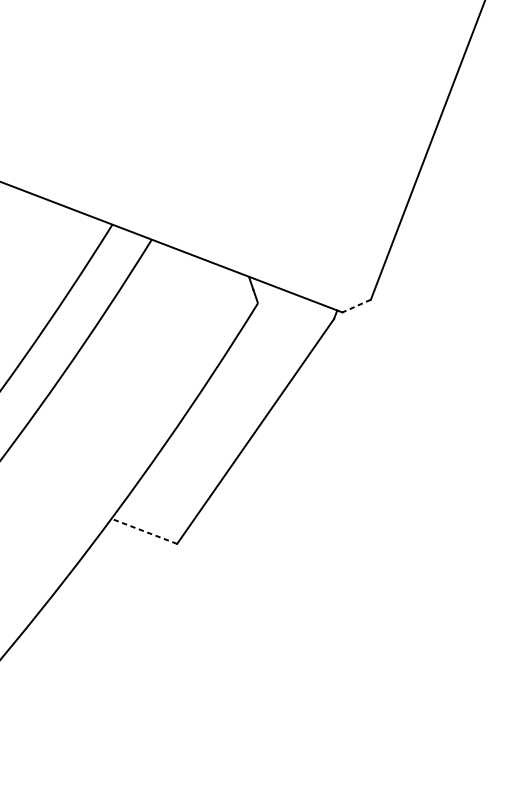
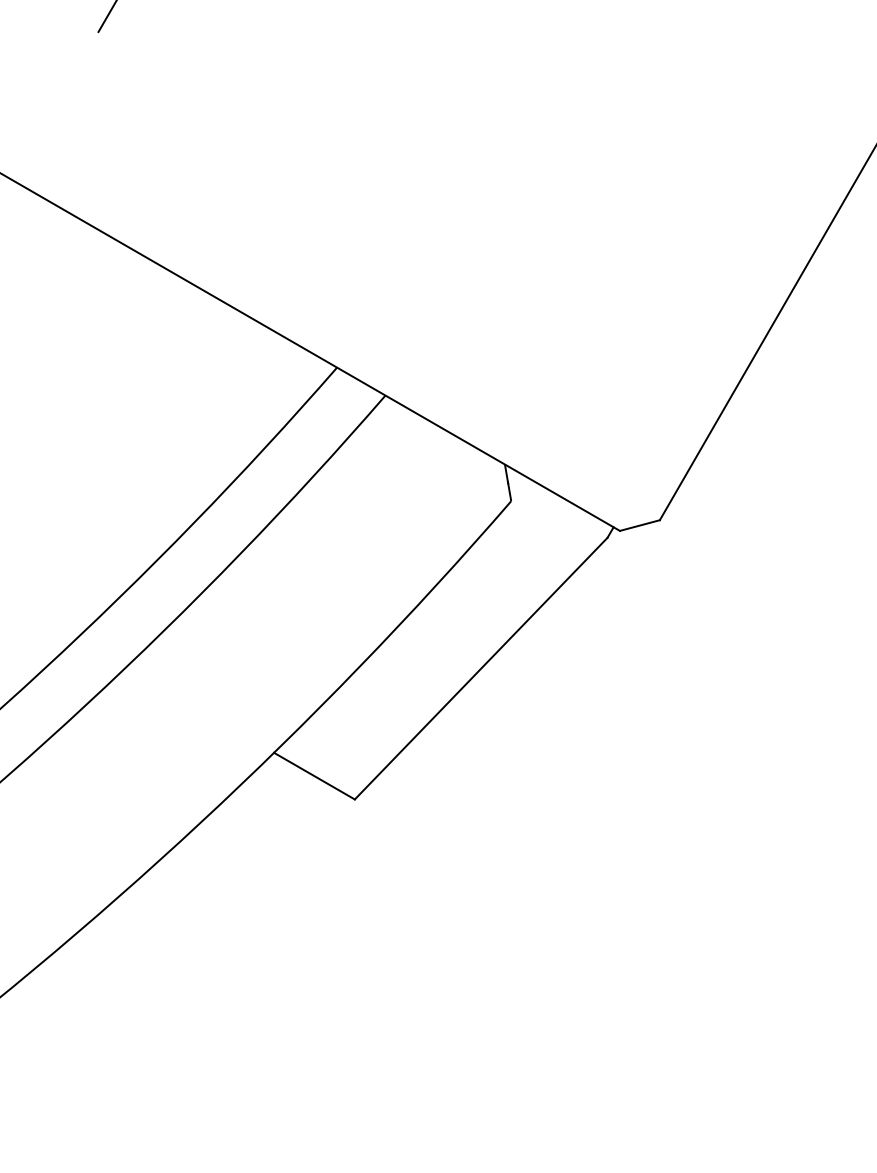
line: (356, 306) -> (639, 525), dashed -> solid
line: (144, 531) -> (314, 776), dashed -> solid

